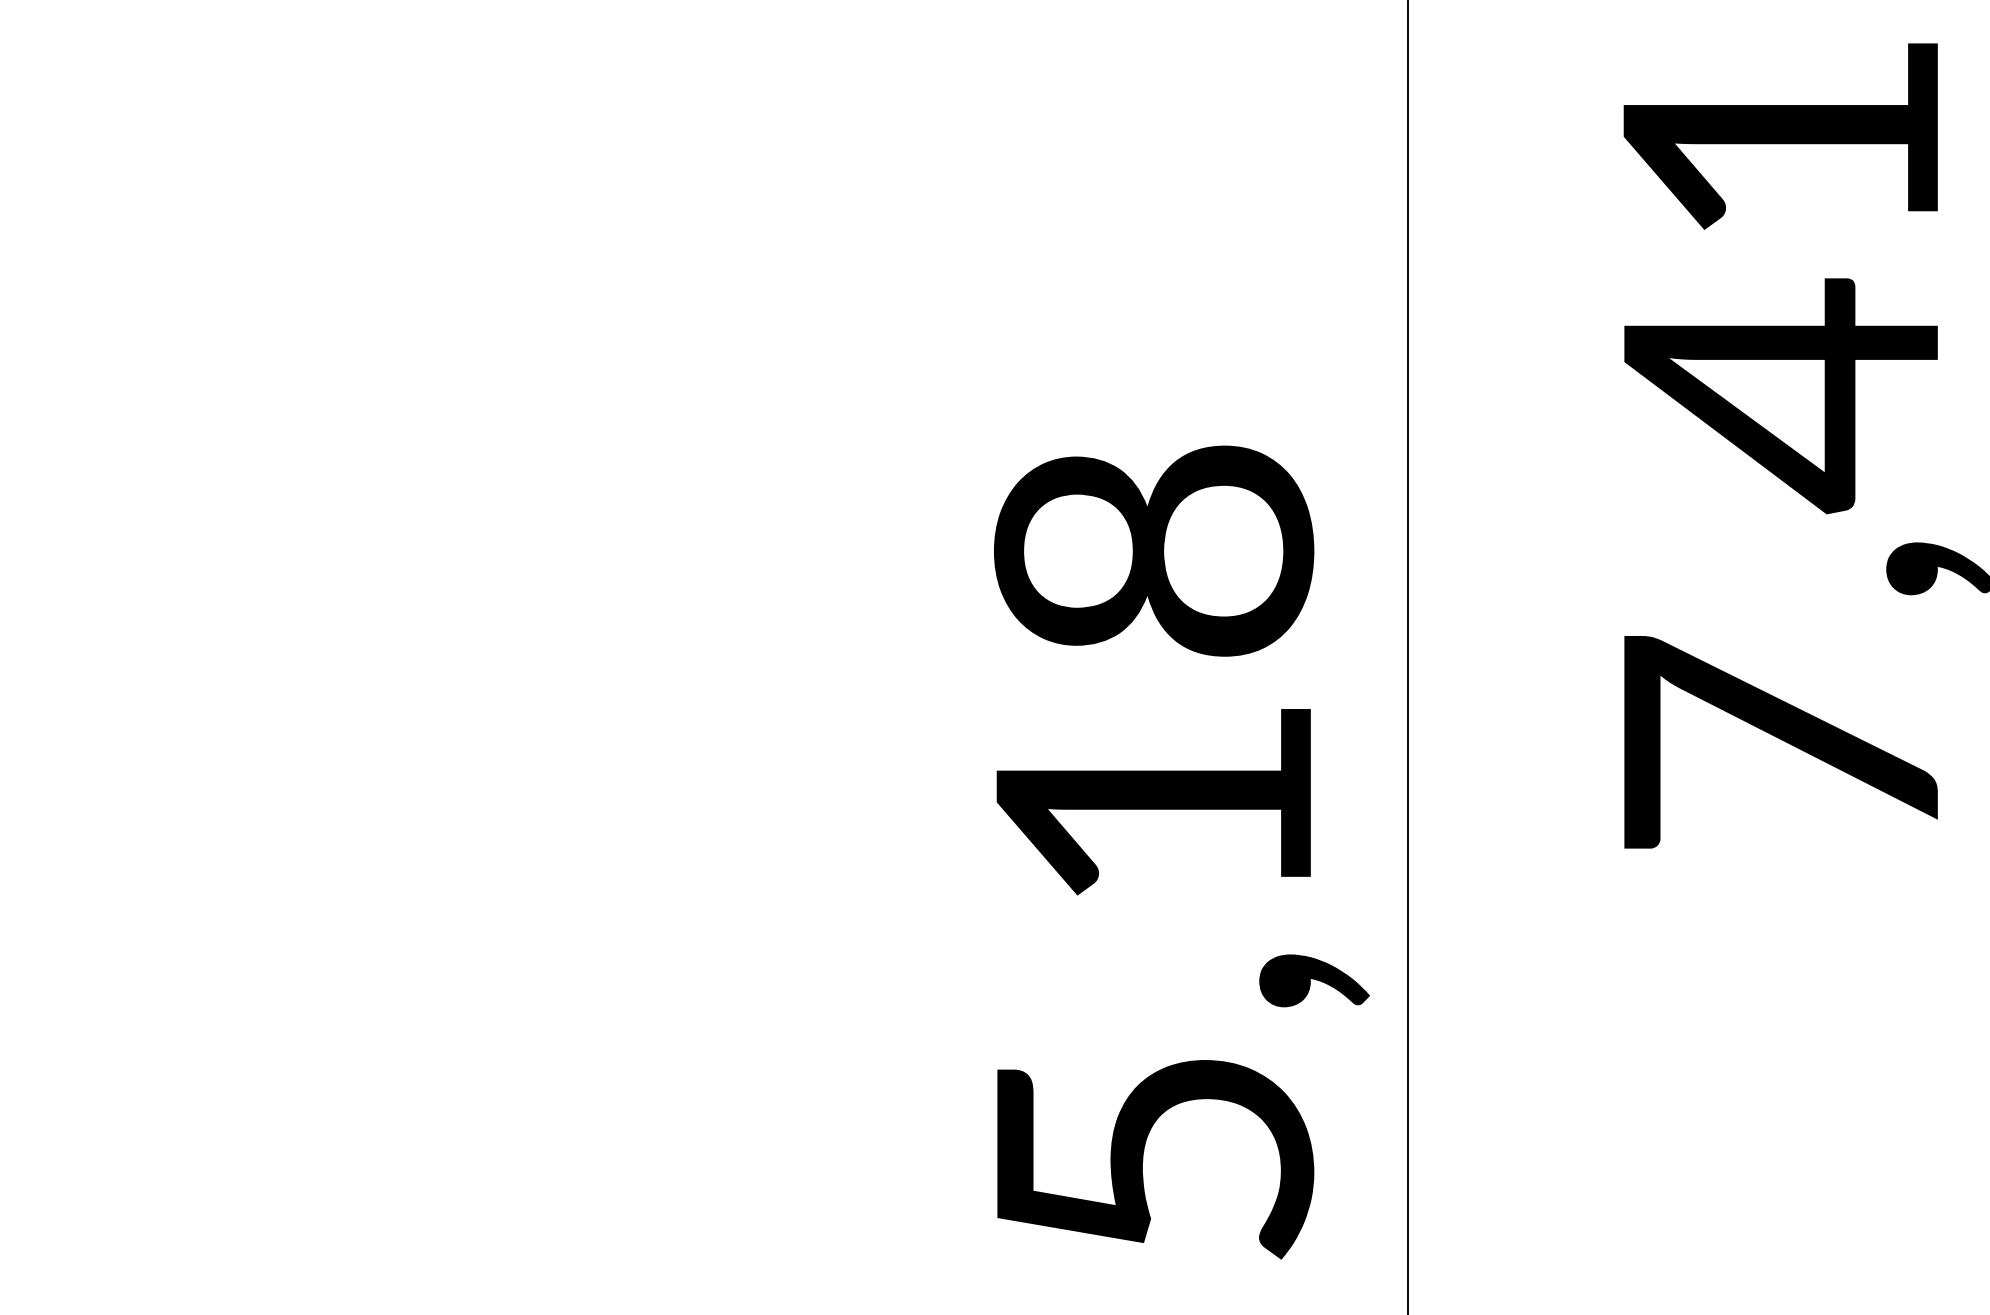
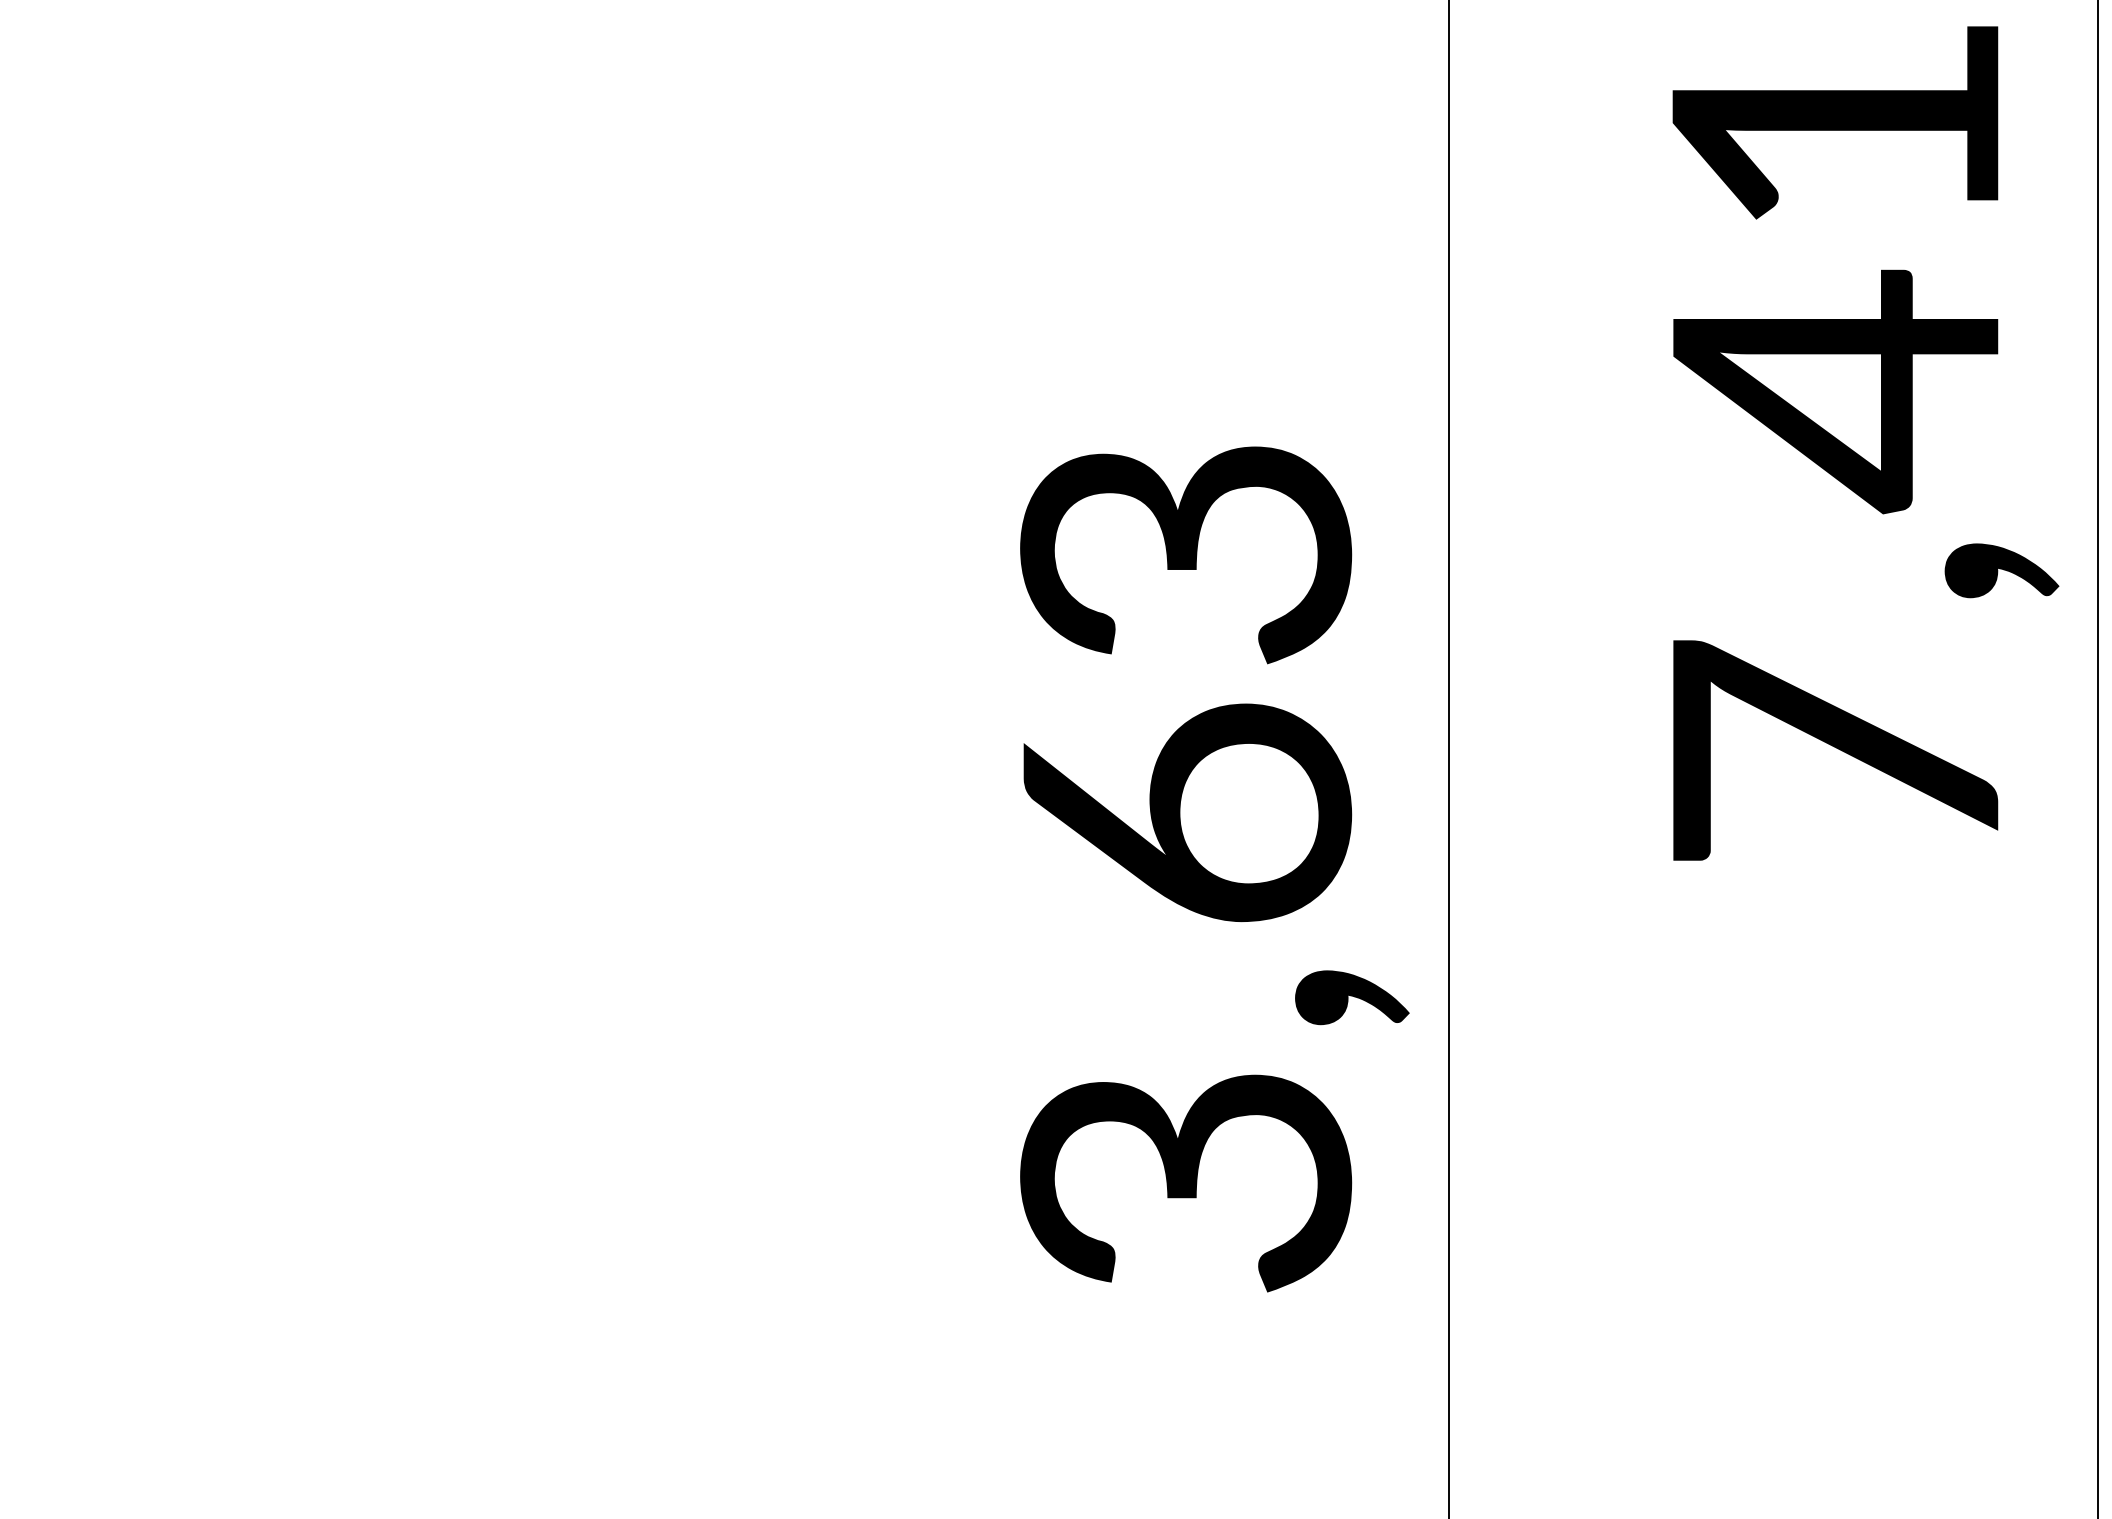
text: (1154, 855) -> (1186, 867), 5,18 -> 3,63

